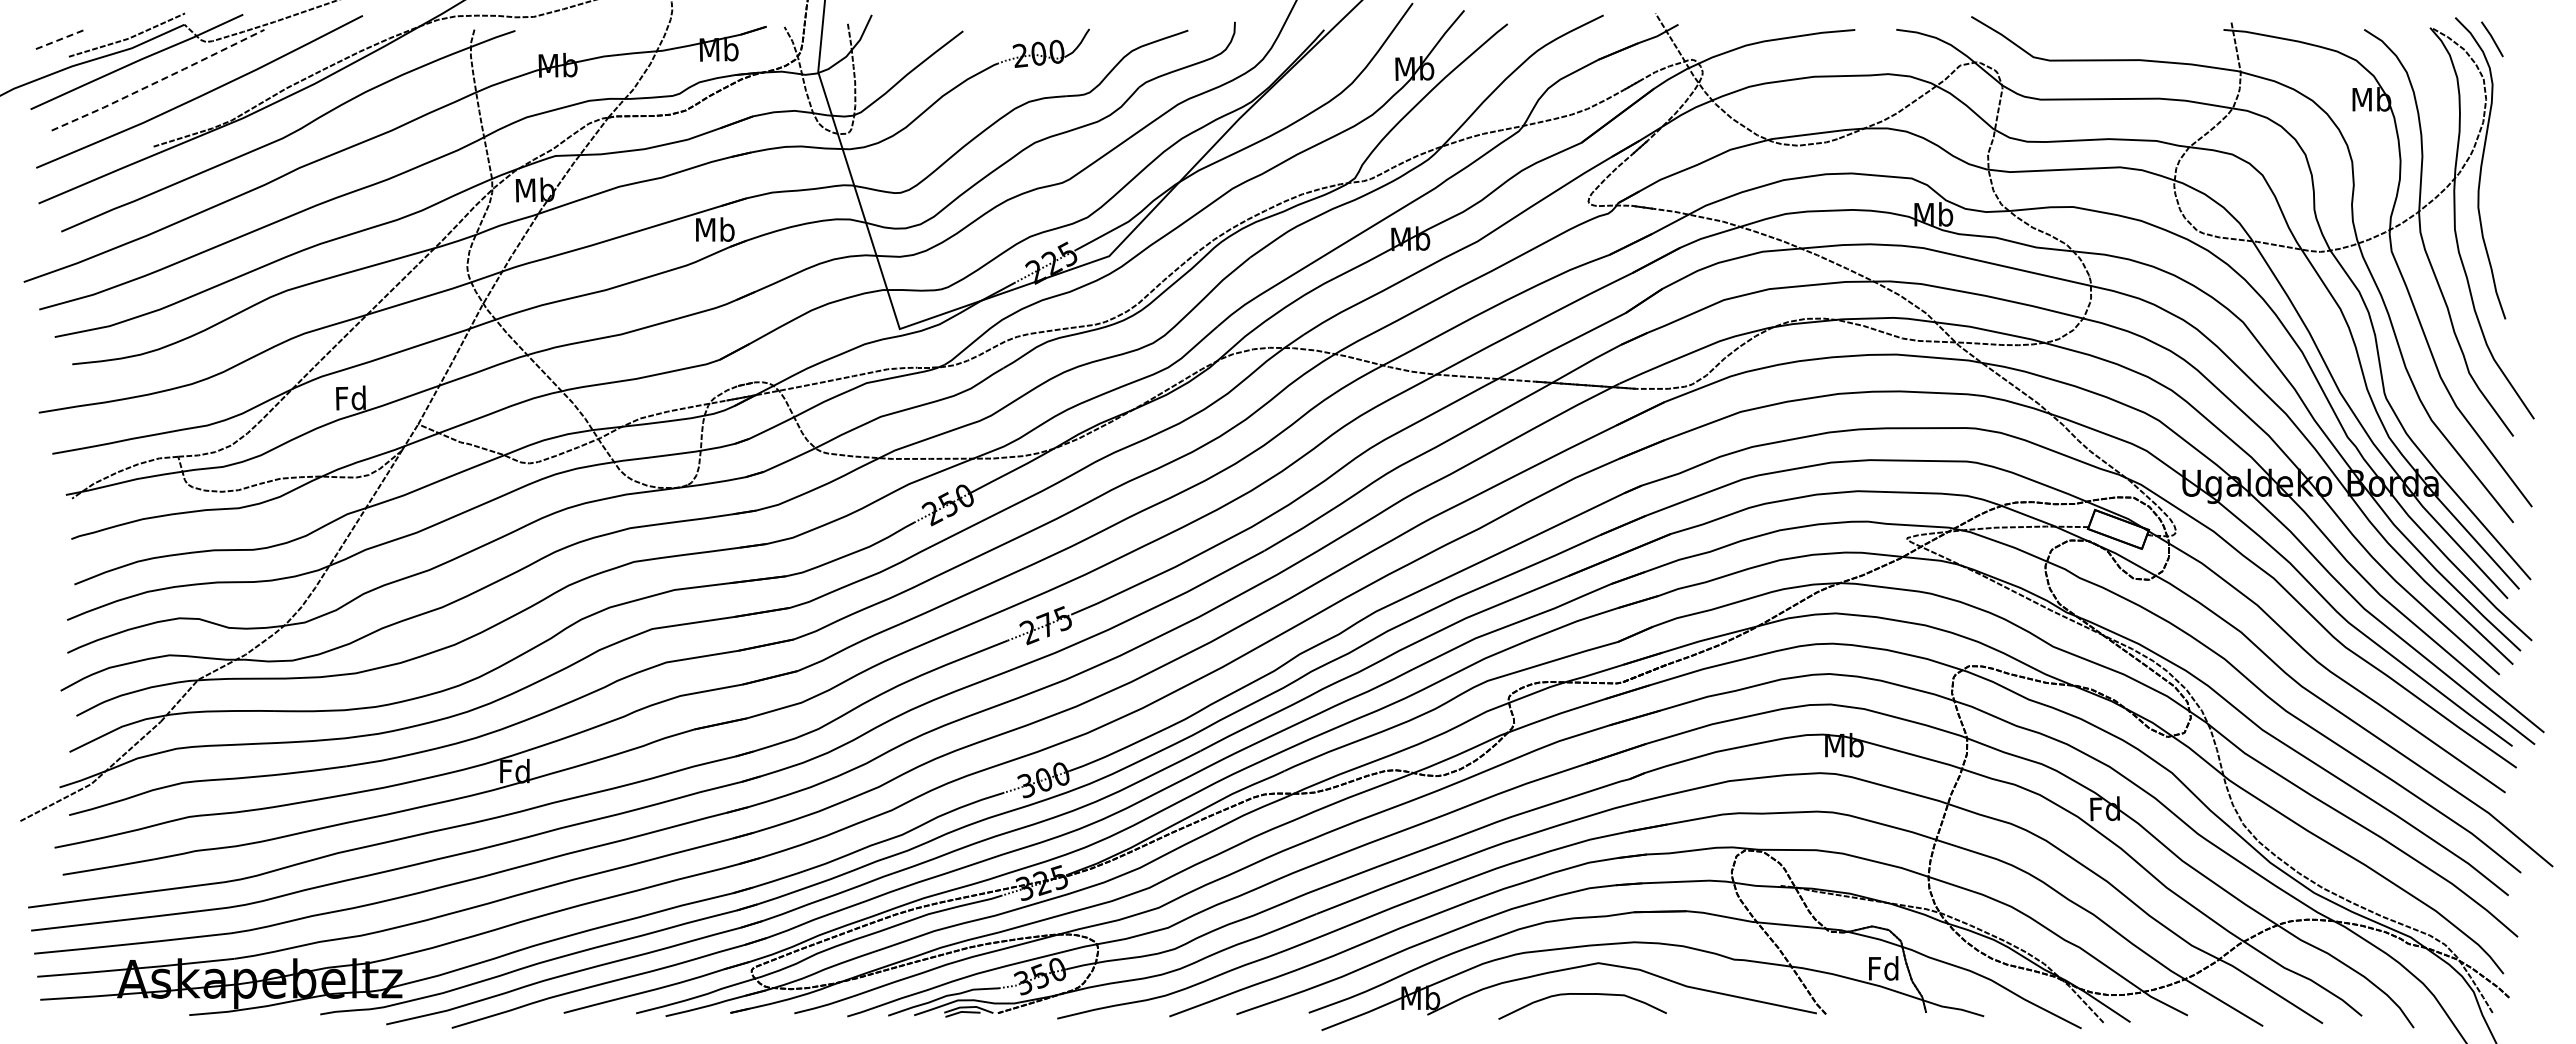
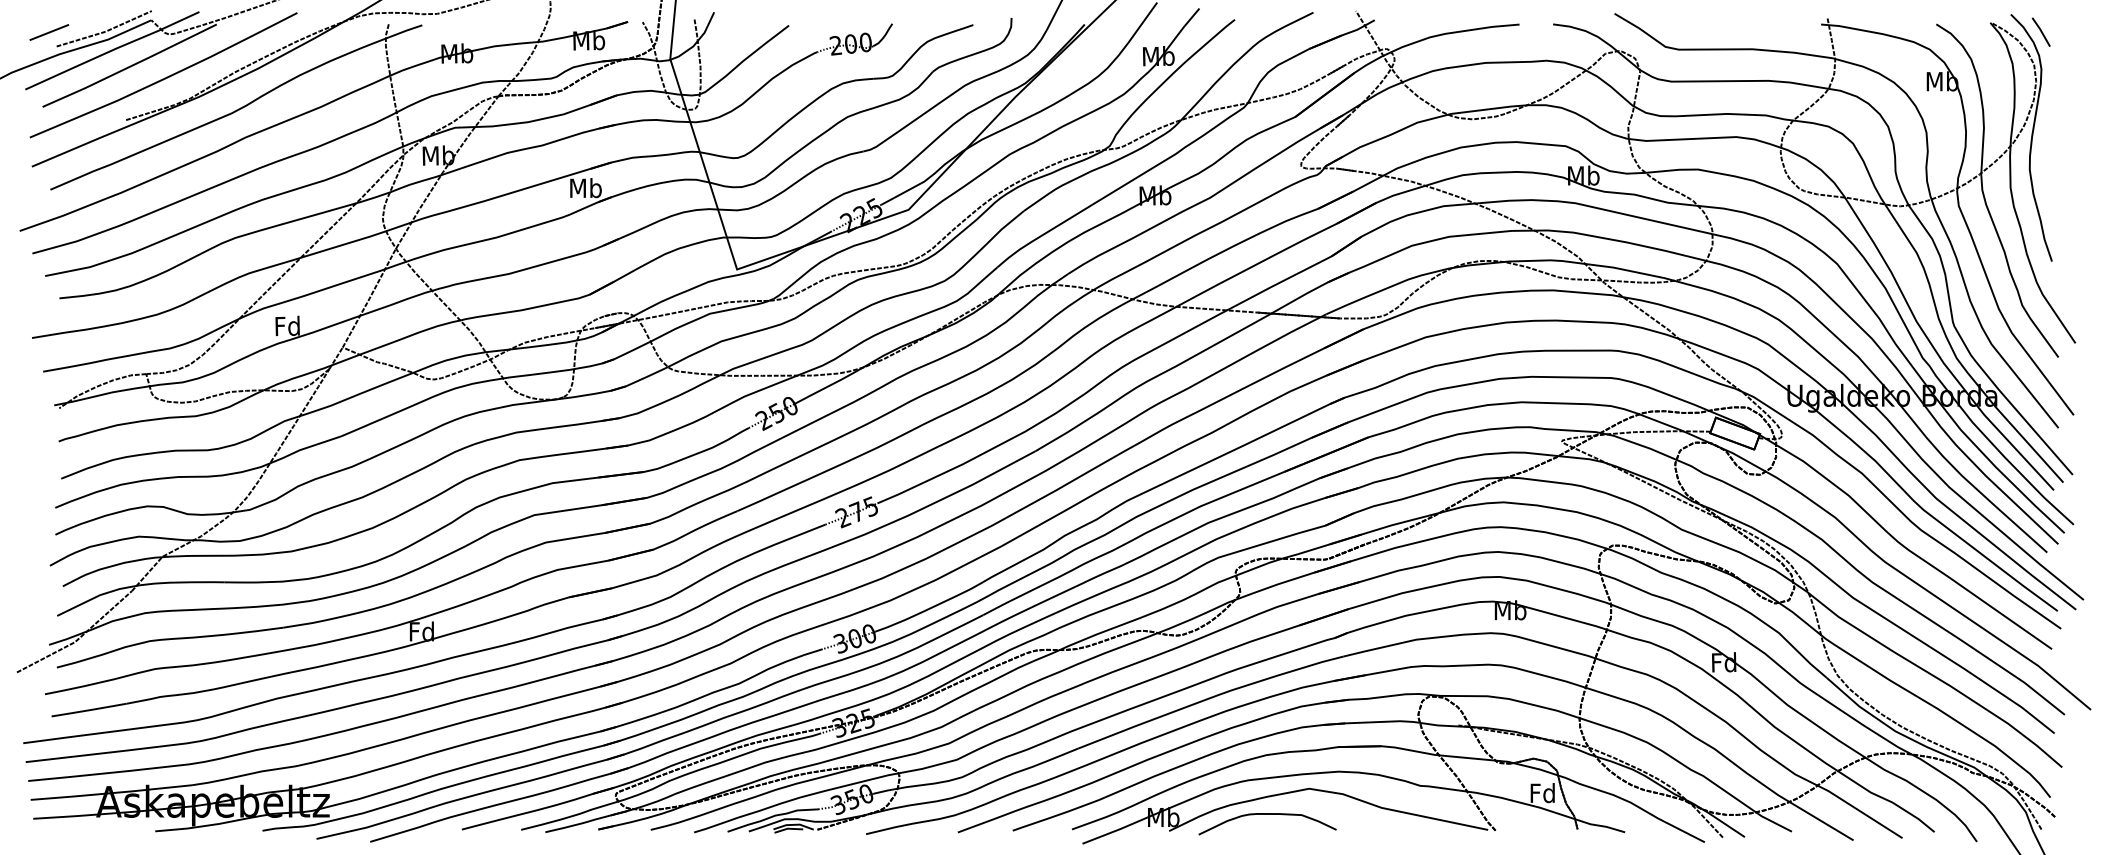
line: (59, 39) -> (48, 32), dashed -> solid
line: (159, 81) -> (130, 66), dashed -> solid
curve: (1582, 994) -> (1267, 814), moved

